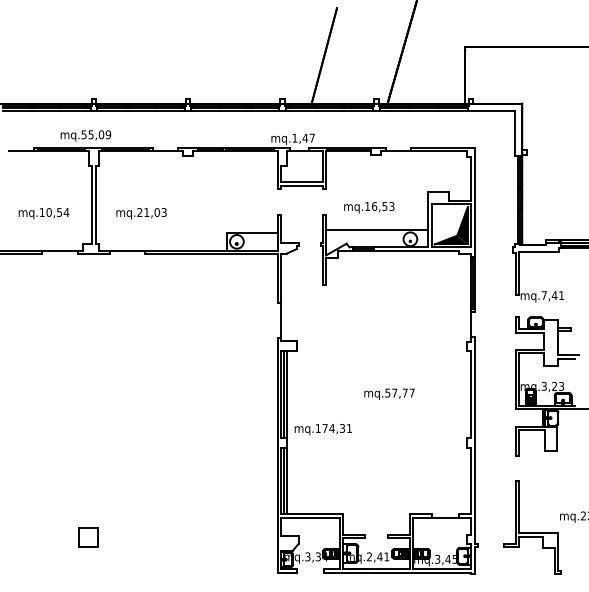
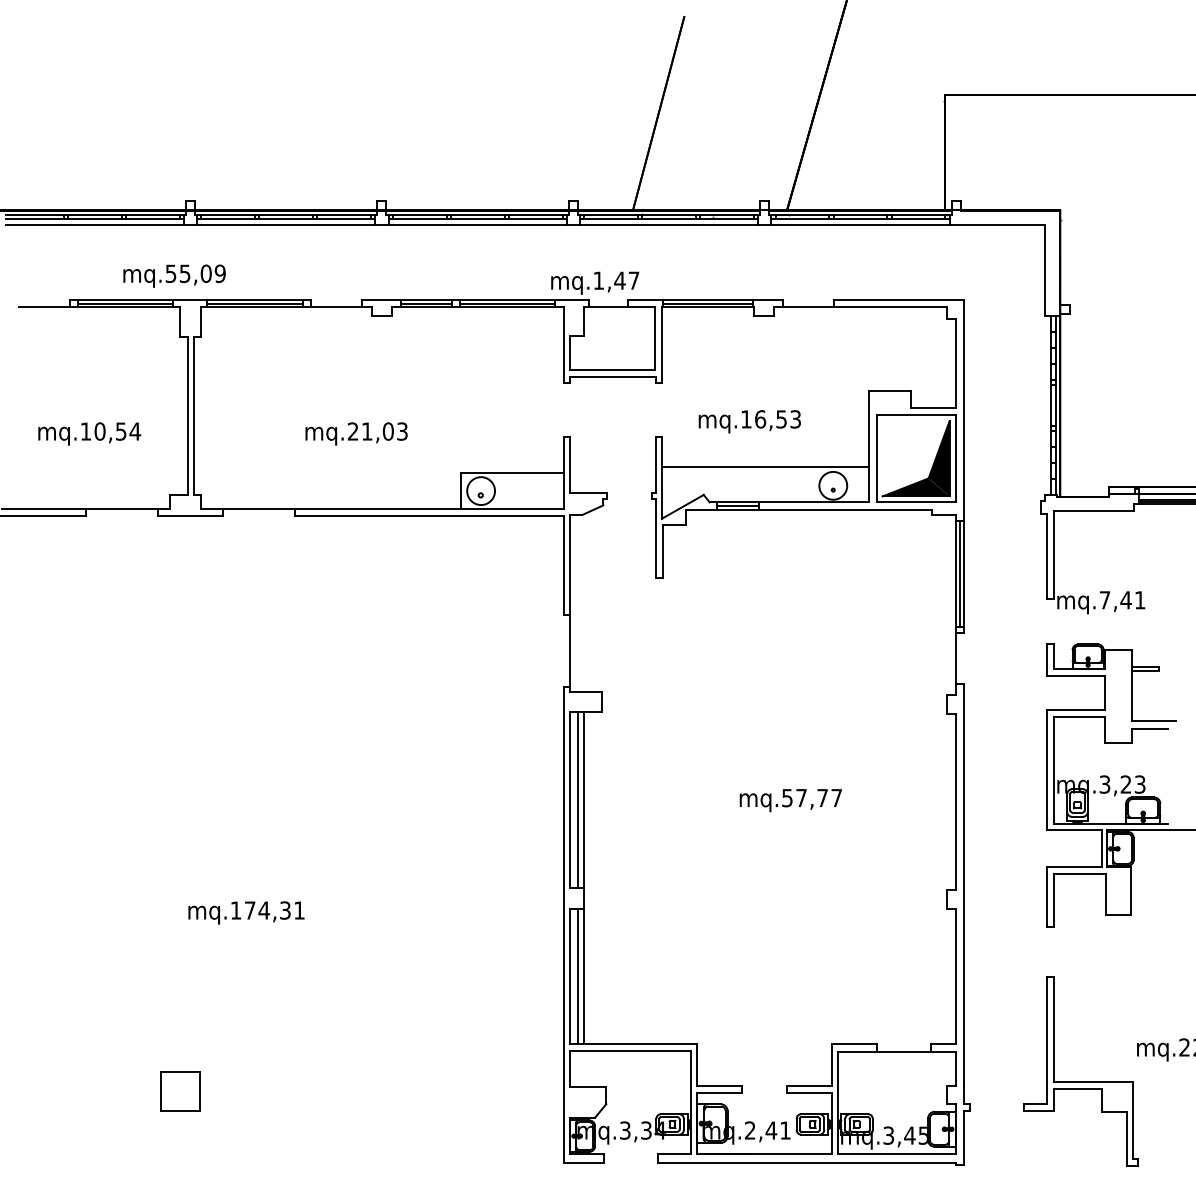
text: (141, 213) -> (356, 433), moved
text: (322, 429) -> (244, 912), moved

